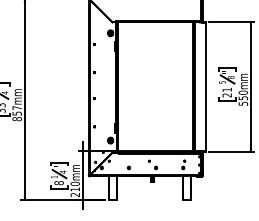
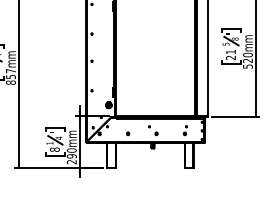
text: (243, 98) -> (248, 61), 550mm -> 520mm
text: (74, 189) -> (71, 156), 210mm -> 290mm

